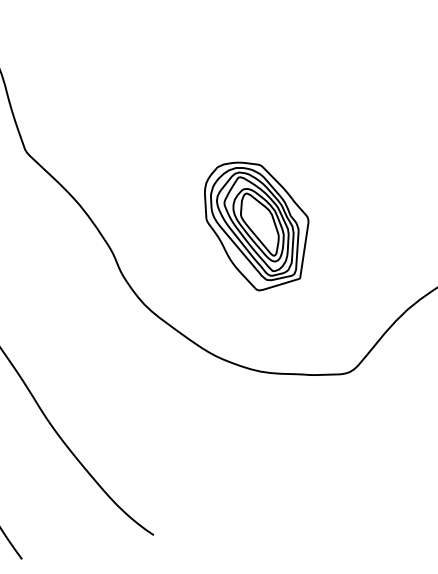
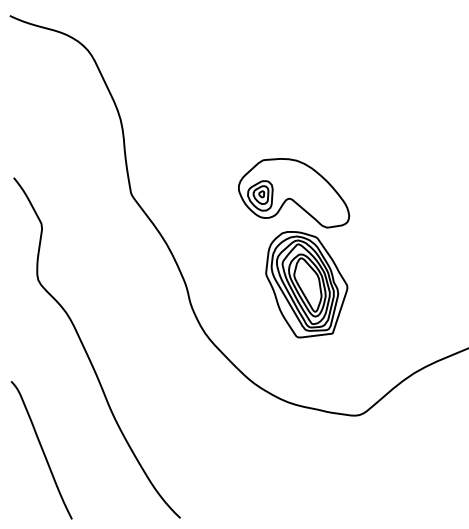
part: (224, 116) -> (294, 193), added

